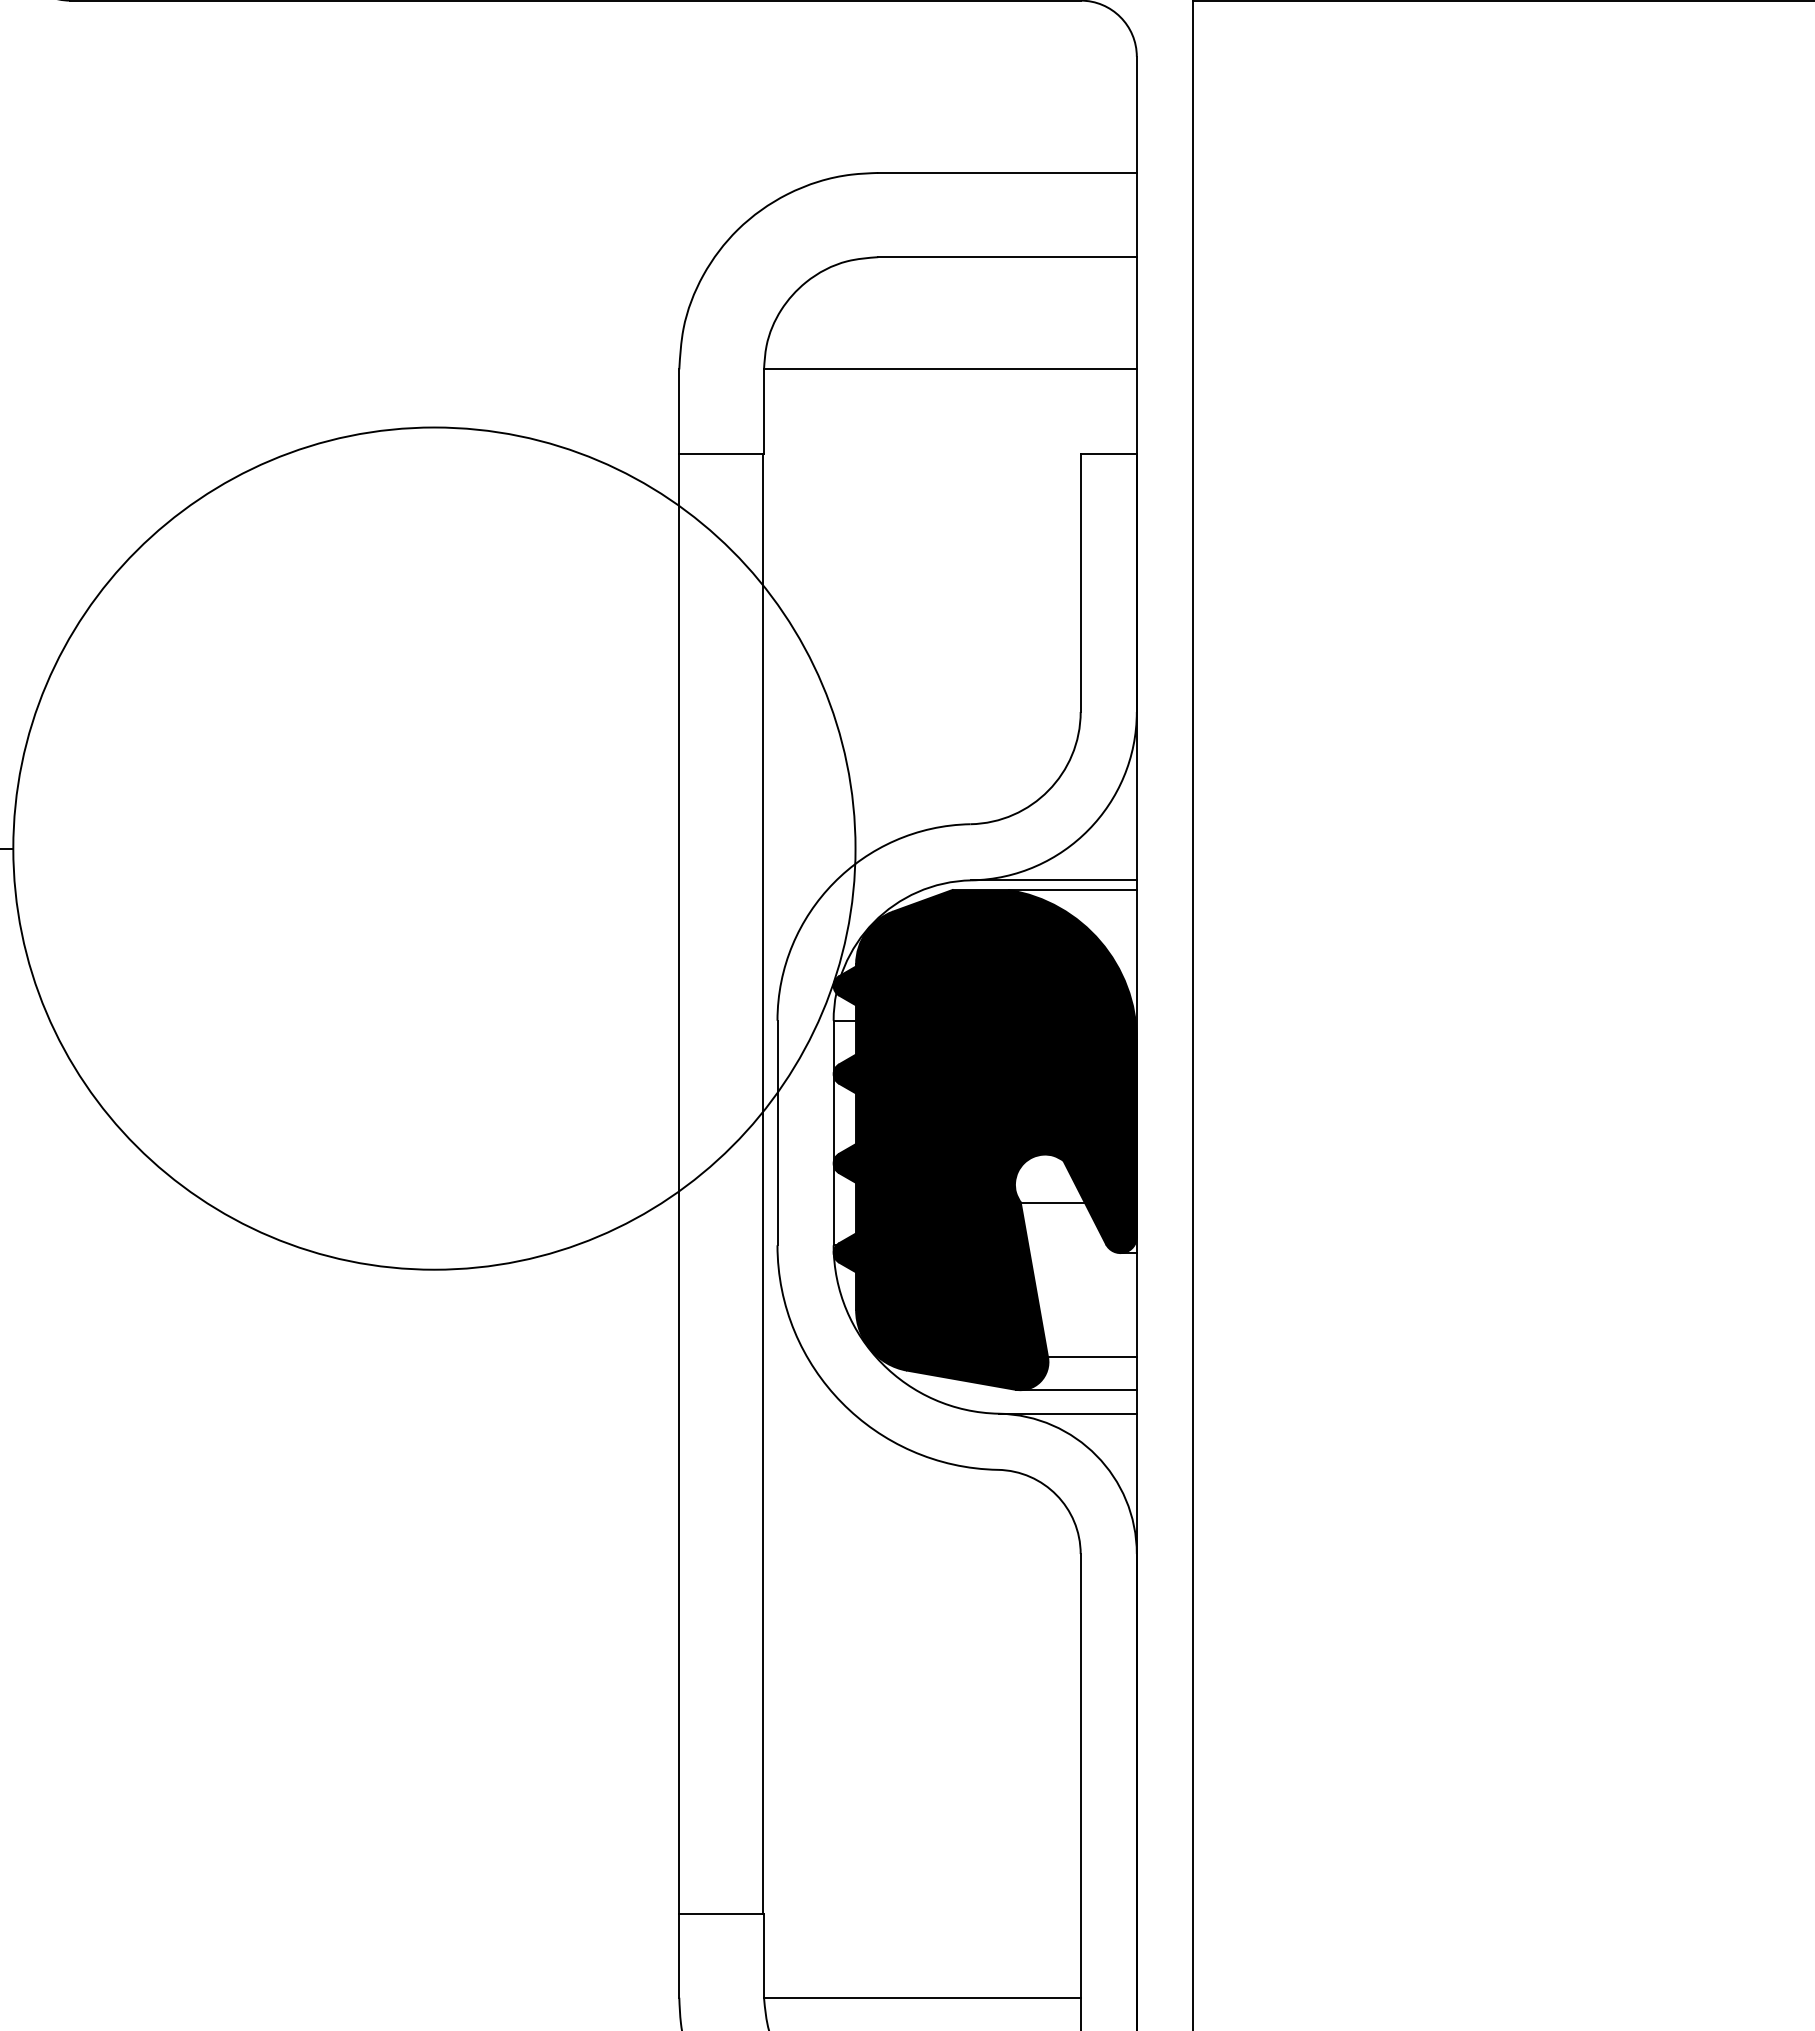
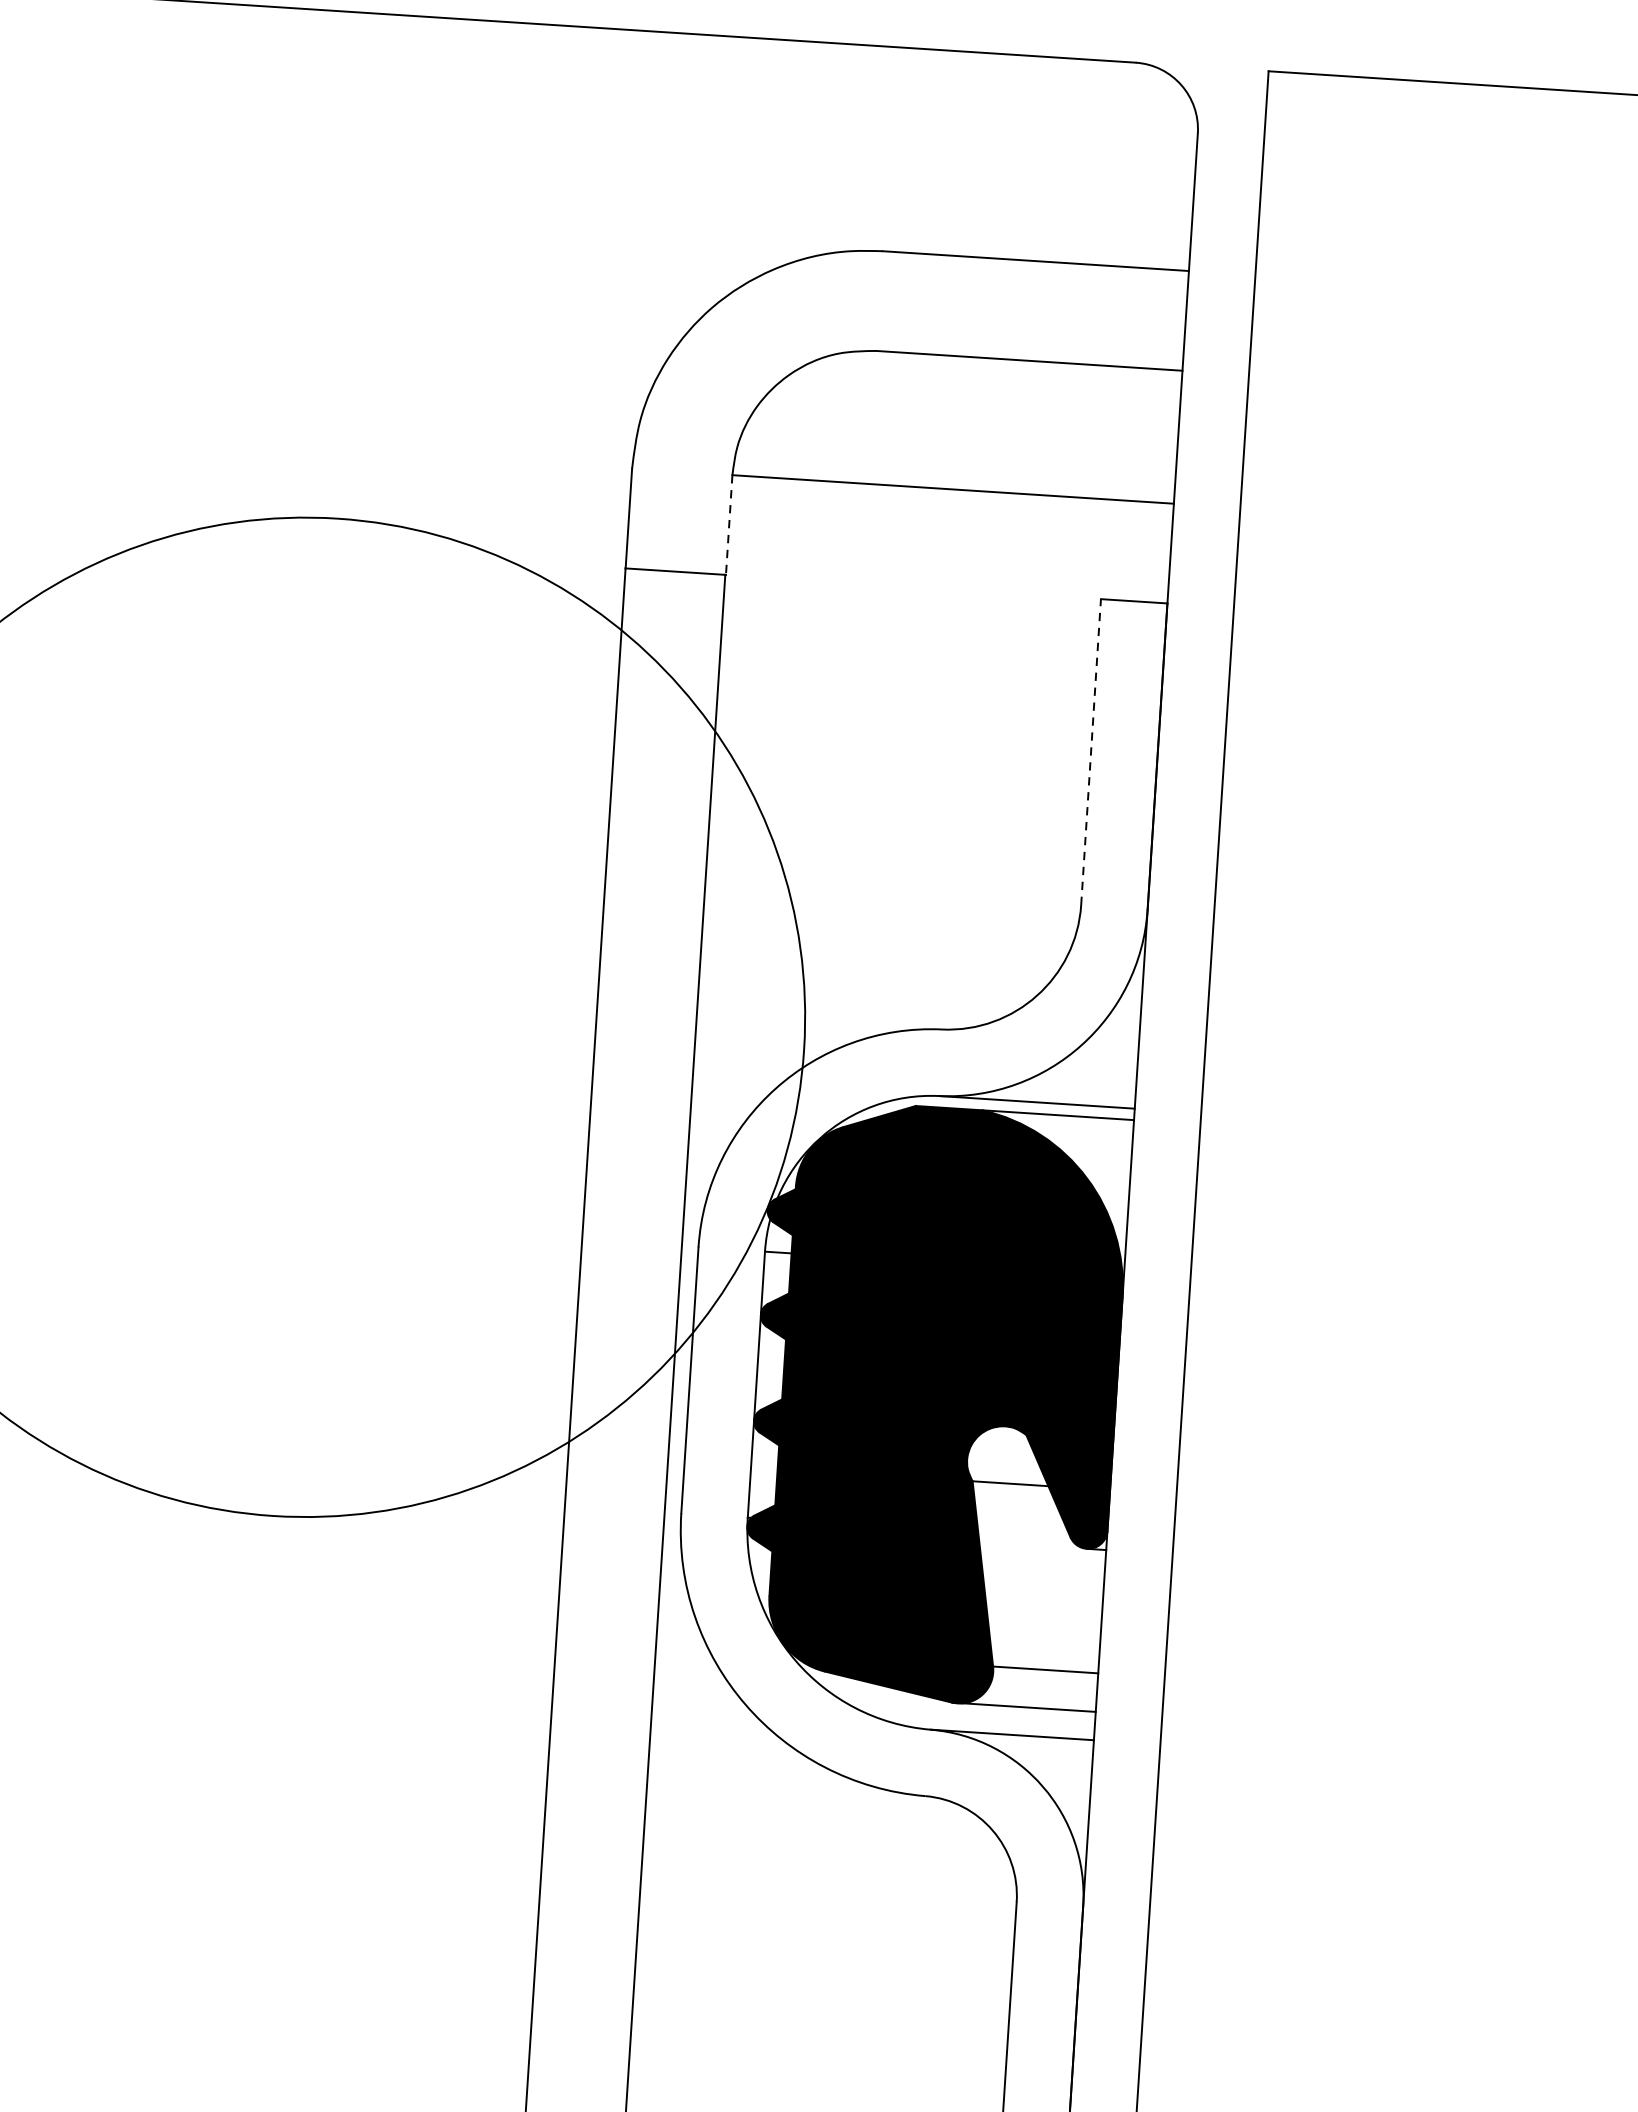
line: (764, 412) -> (729, 526), solid -> dashed
line: (1080, 582) -> (1090, 751), solid -> dashed

